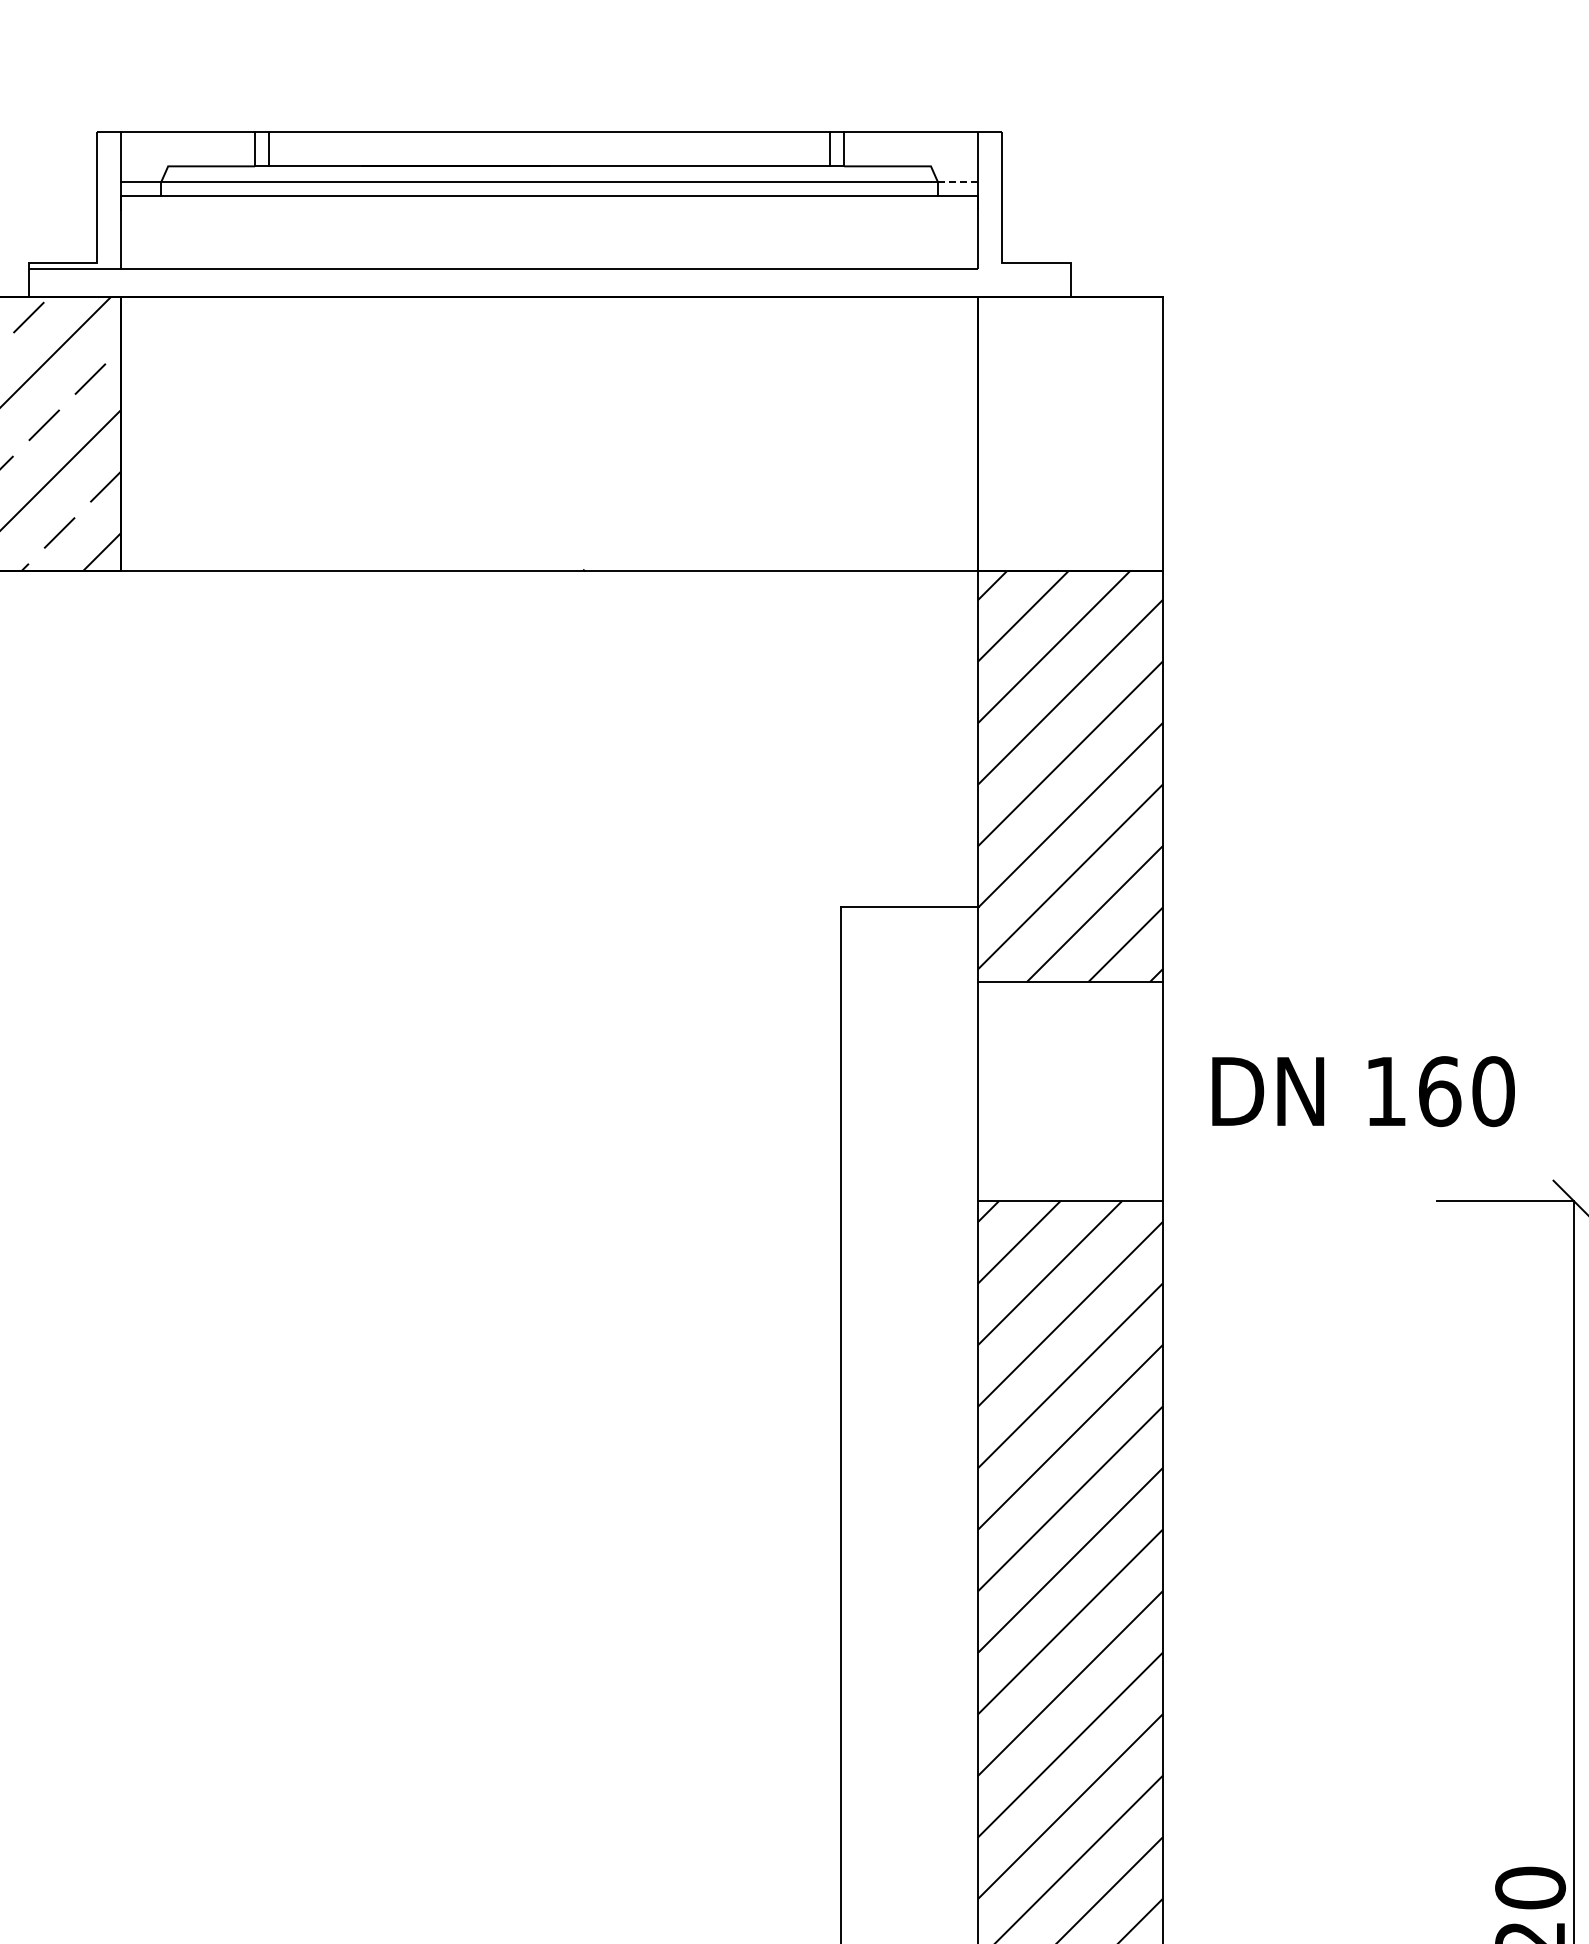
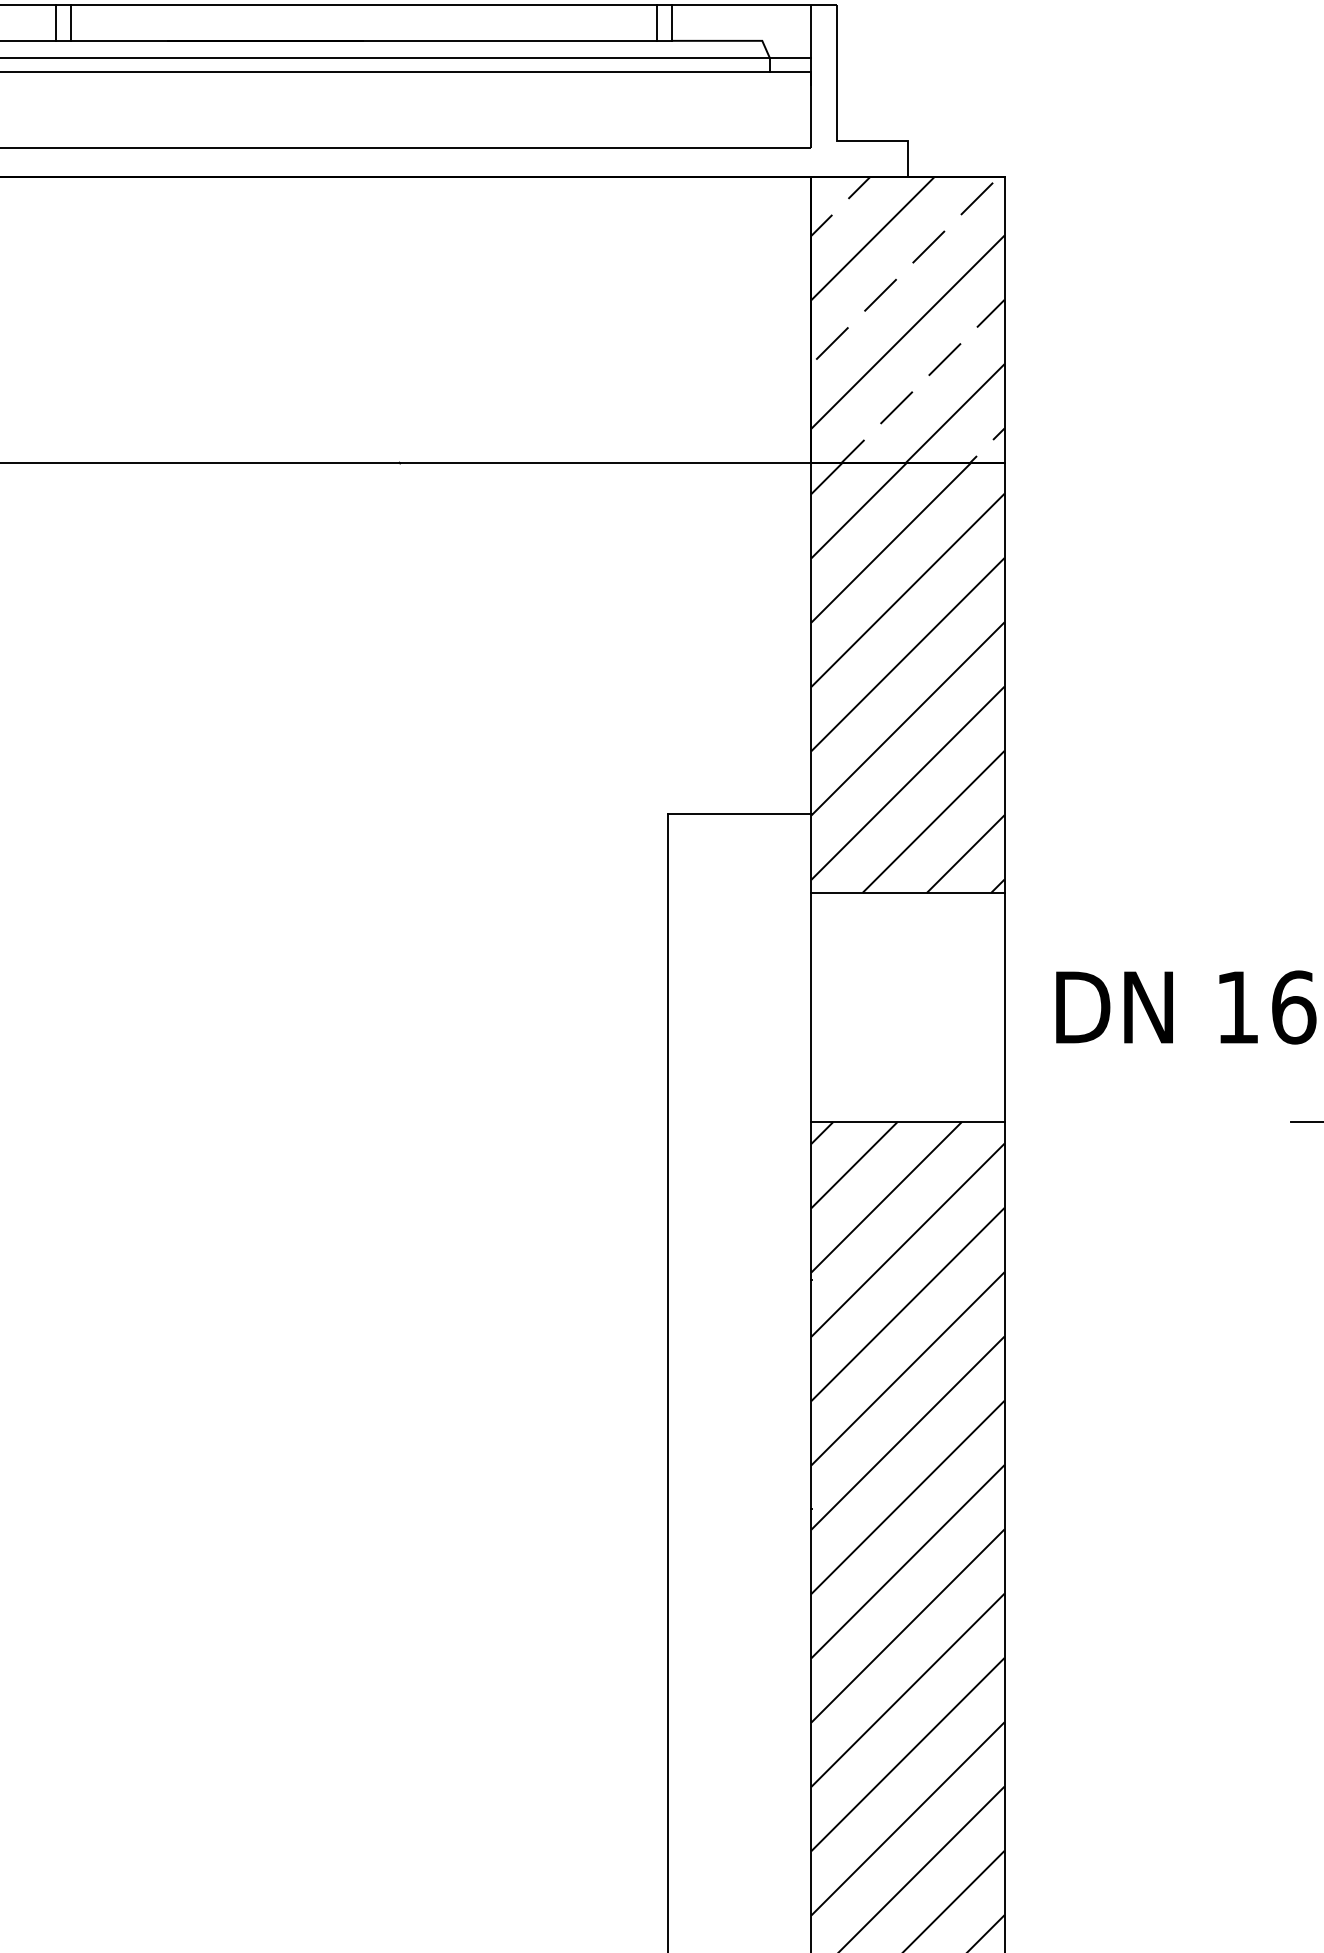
line: (957, 182) -> (789, 57), dashed -> solid
hatch: (1069, 433) -> (906, 319), added

